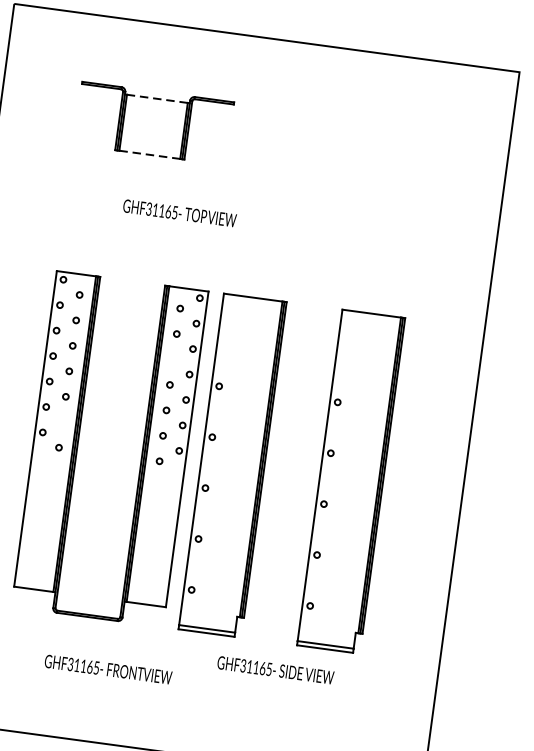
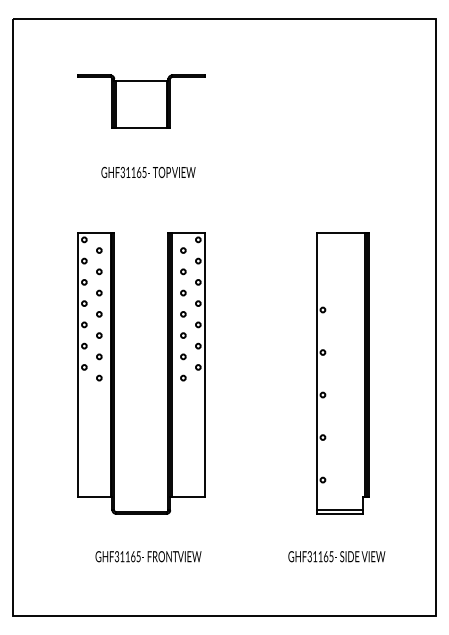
line: (156, 99) -> (140, 81), dashed -> solid
line: (150, 154) -> (141, 127), dashed -> solid
text: (179, 213) -> (148, 172), moved
circle: (173, 358) -> (183, 292), added
circle: (62, 421) -> (99, 356), added
part: (232, 465) -> (243, 373), removed
text: (108, 669) -> (148, 556), moved
text: (275, 670) -> (336, 556), moved

